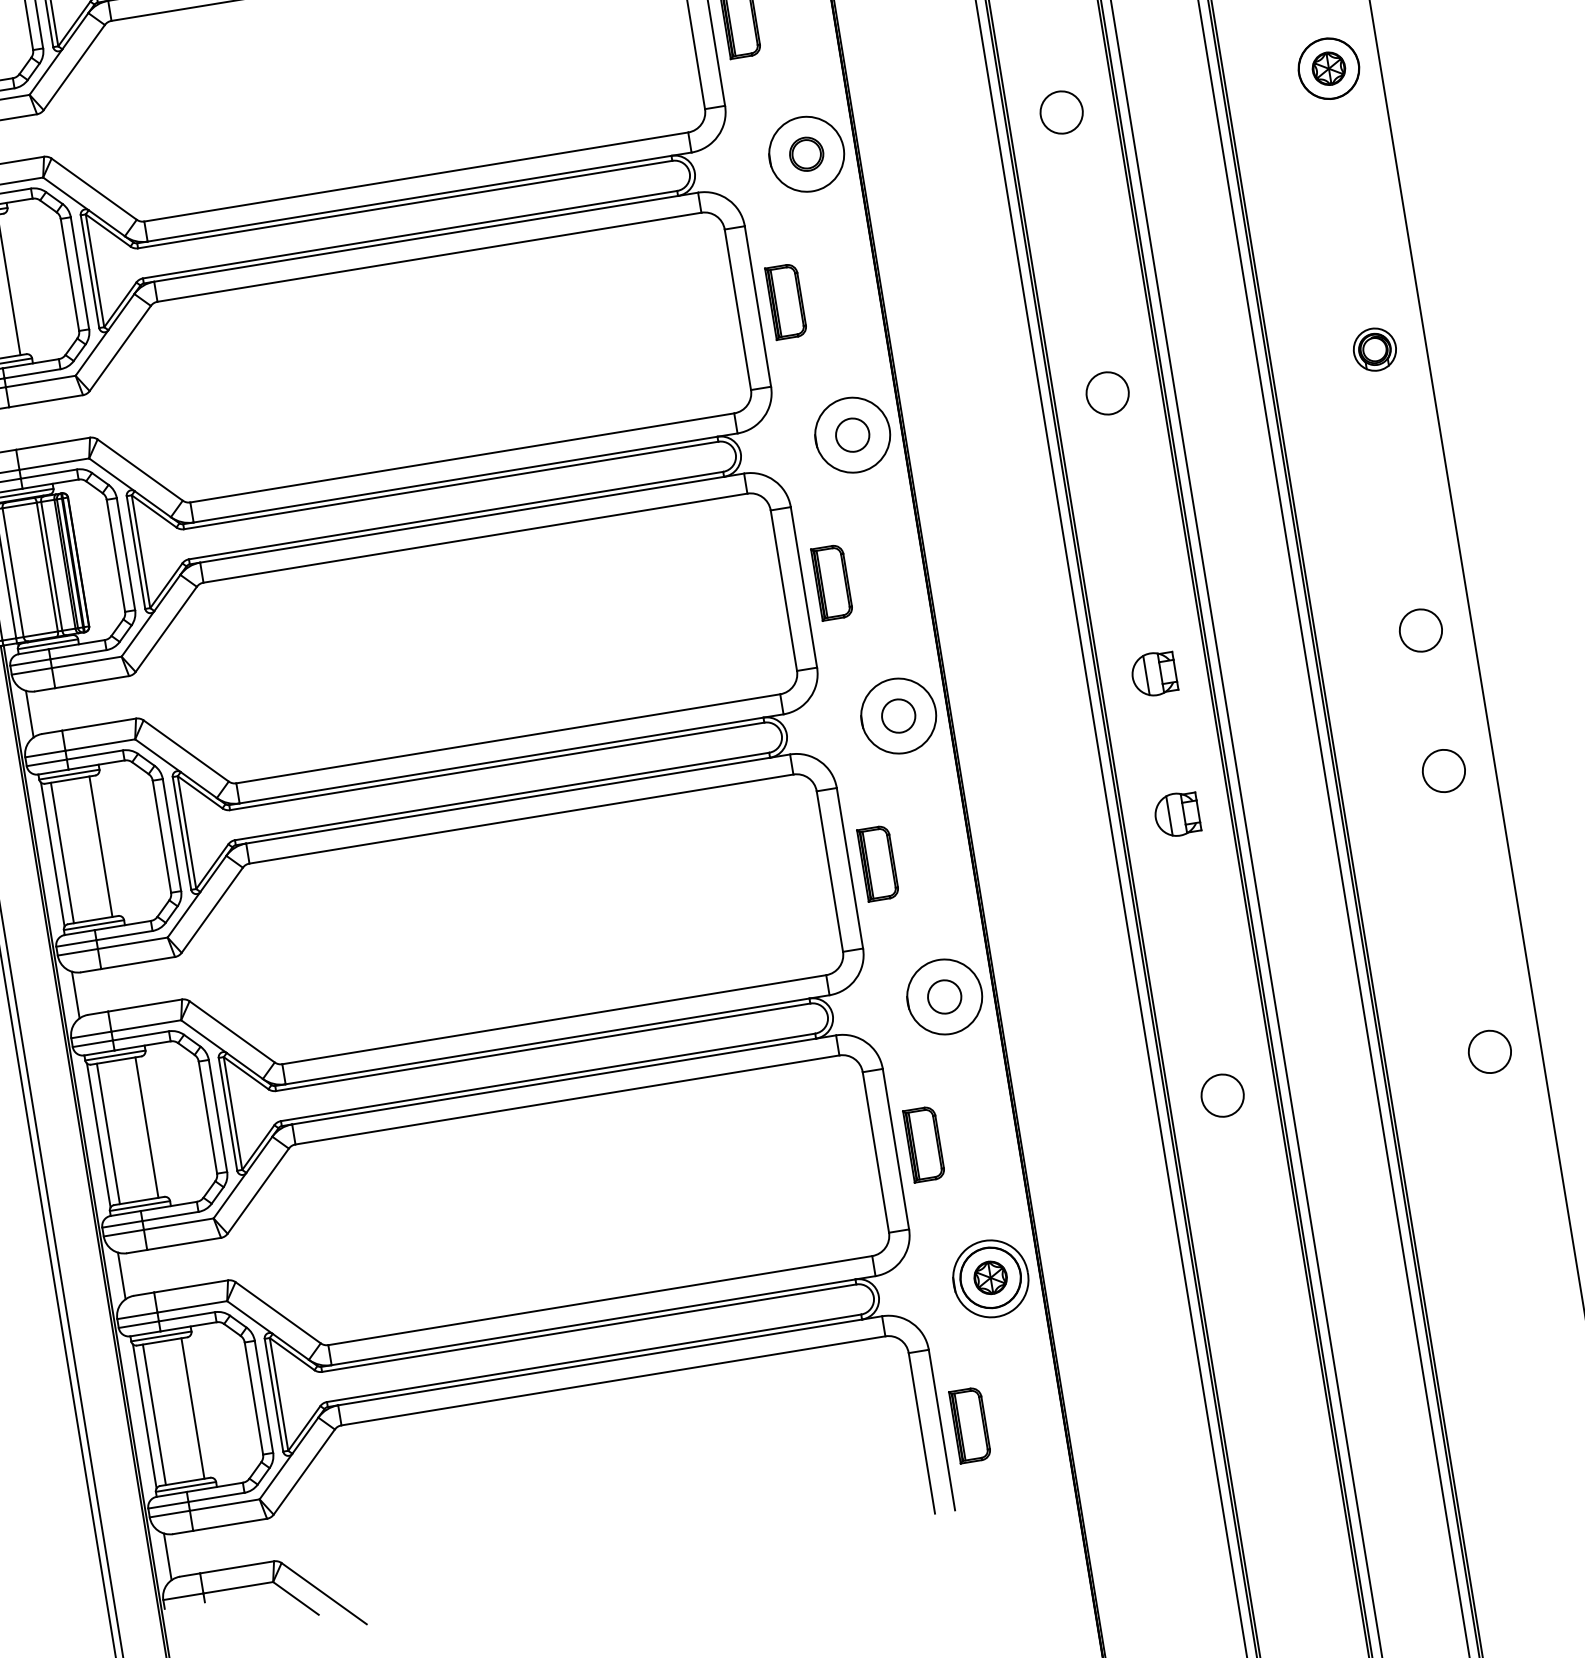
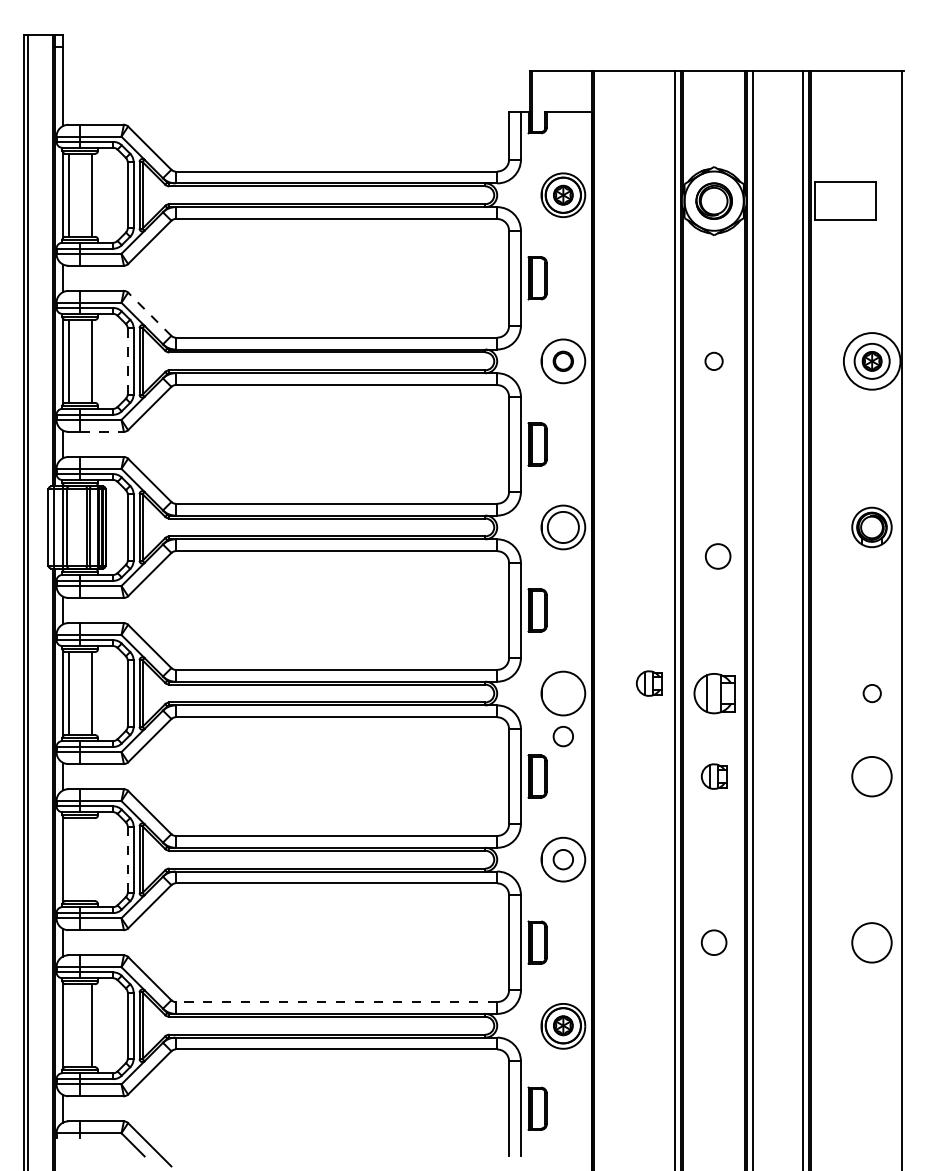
circle: (1327, 69) -> (871, 361), size x1.6
circle: (1060, 112) -> (713, 361), size x0.7
line: (93, 189) -> (149, 314), solid -> dashed
line: (69, 275) -> (127, 361), solid -> dashed
part: (1375, 349) -> (872, 527), size x1.6
circle: (1106, 393) -> (717, 556), moved
line: (46, 400) -> (102, 431), solid -> dashed
circle: (852, 435) -> (563, 527), size x1.6
circle: (1421, 630) -> (872, 693), size x0.7
part: (1152, 674) -> (713, 693), size x1.6
part: (1039, 675) -> (648, 683), added
circle: (897, 716) -> (562, 736), moved
circle: (1444, 770) -> (872, 776), size x1.6
circle: (1490, 1051) -> (872, 942), size x1.6
line: (207, 1119) -> (127, 860), solid -> dashed
line: (146, 1127) -> (91, 859), removed
line: (107, 1133) -> (68, 859), removed
line: (600, 1301) -> (336, 1002), solid -> dashed
line: (153, 1414) -> (68, 1025), removed

